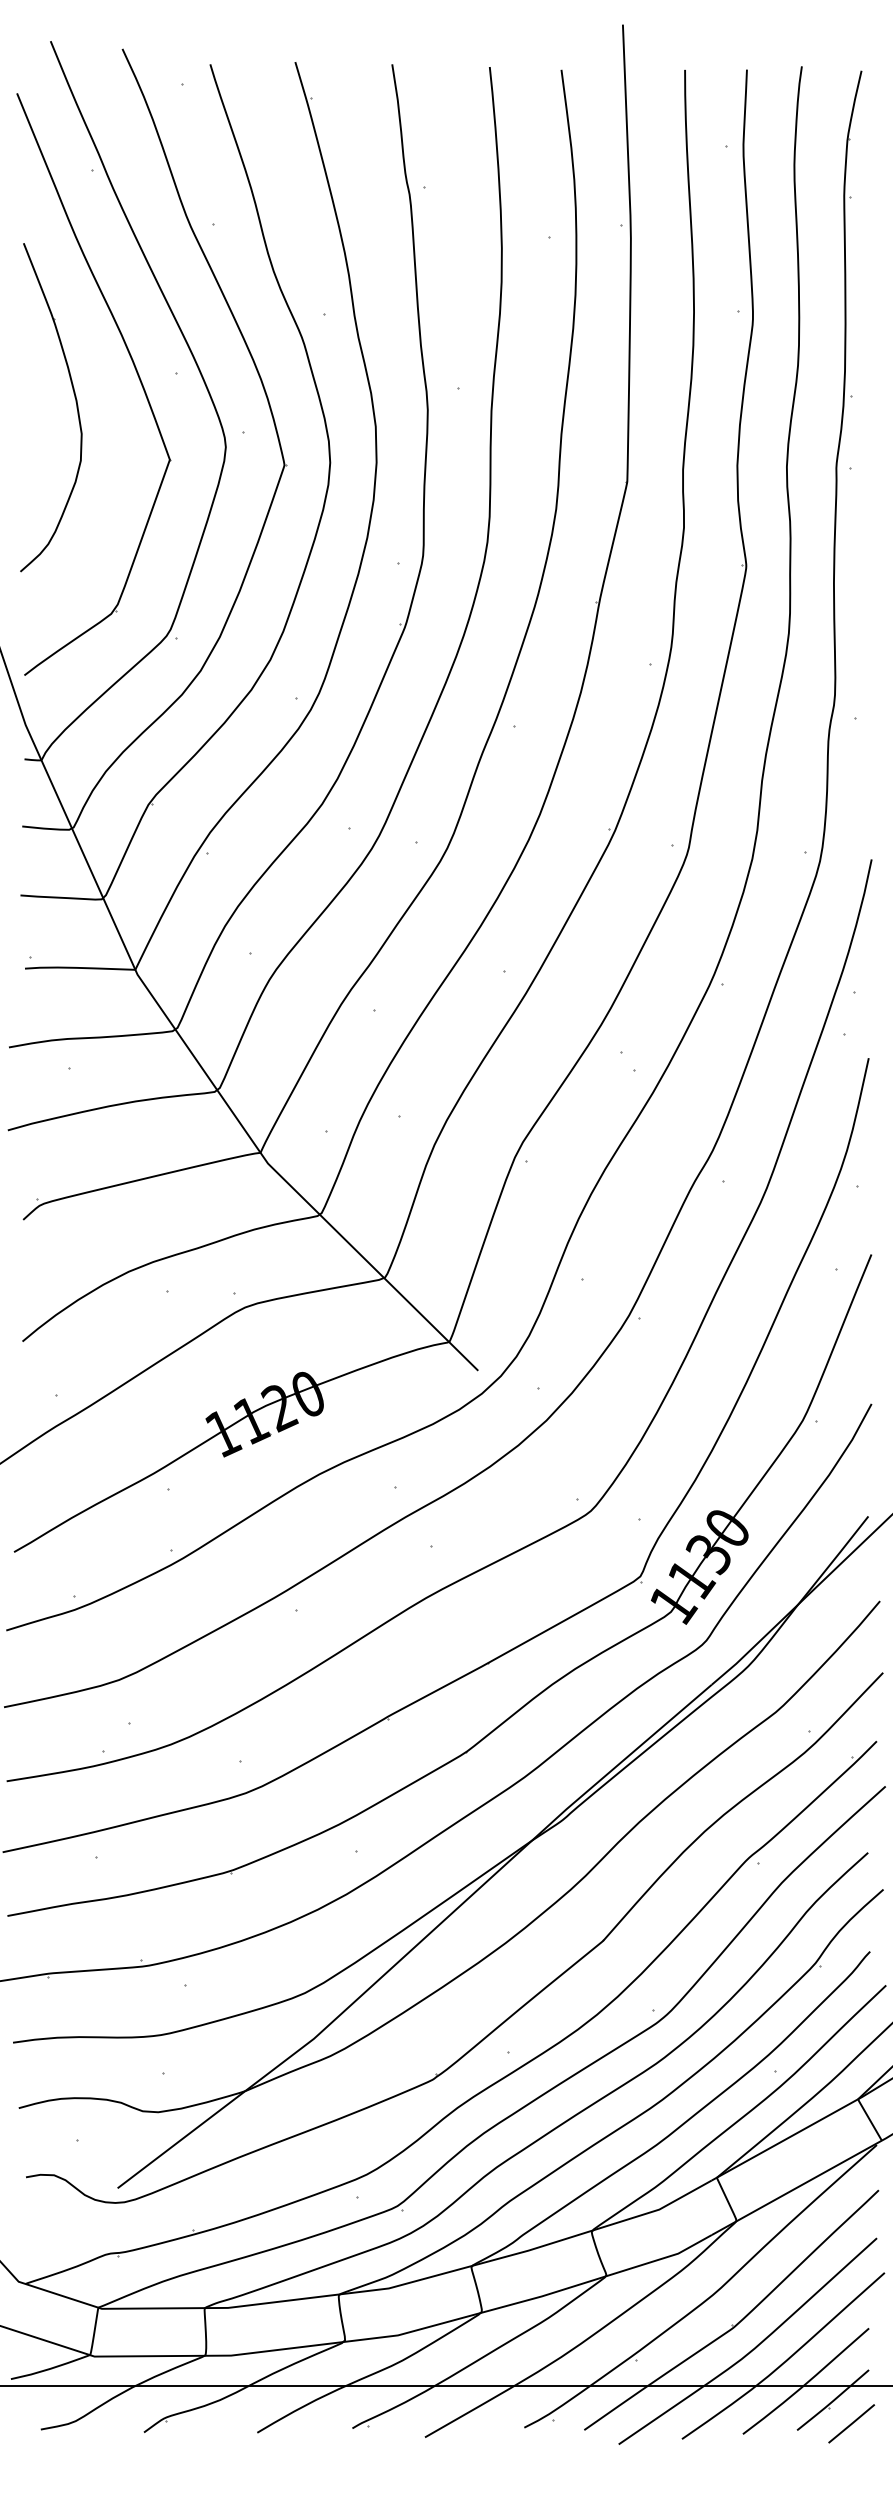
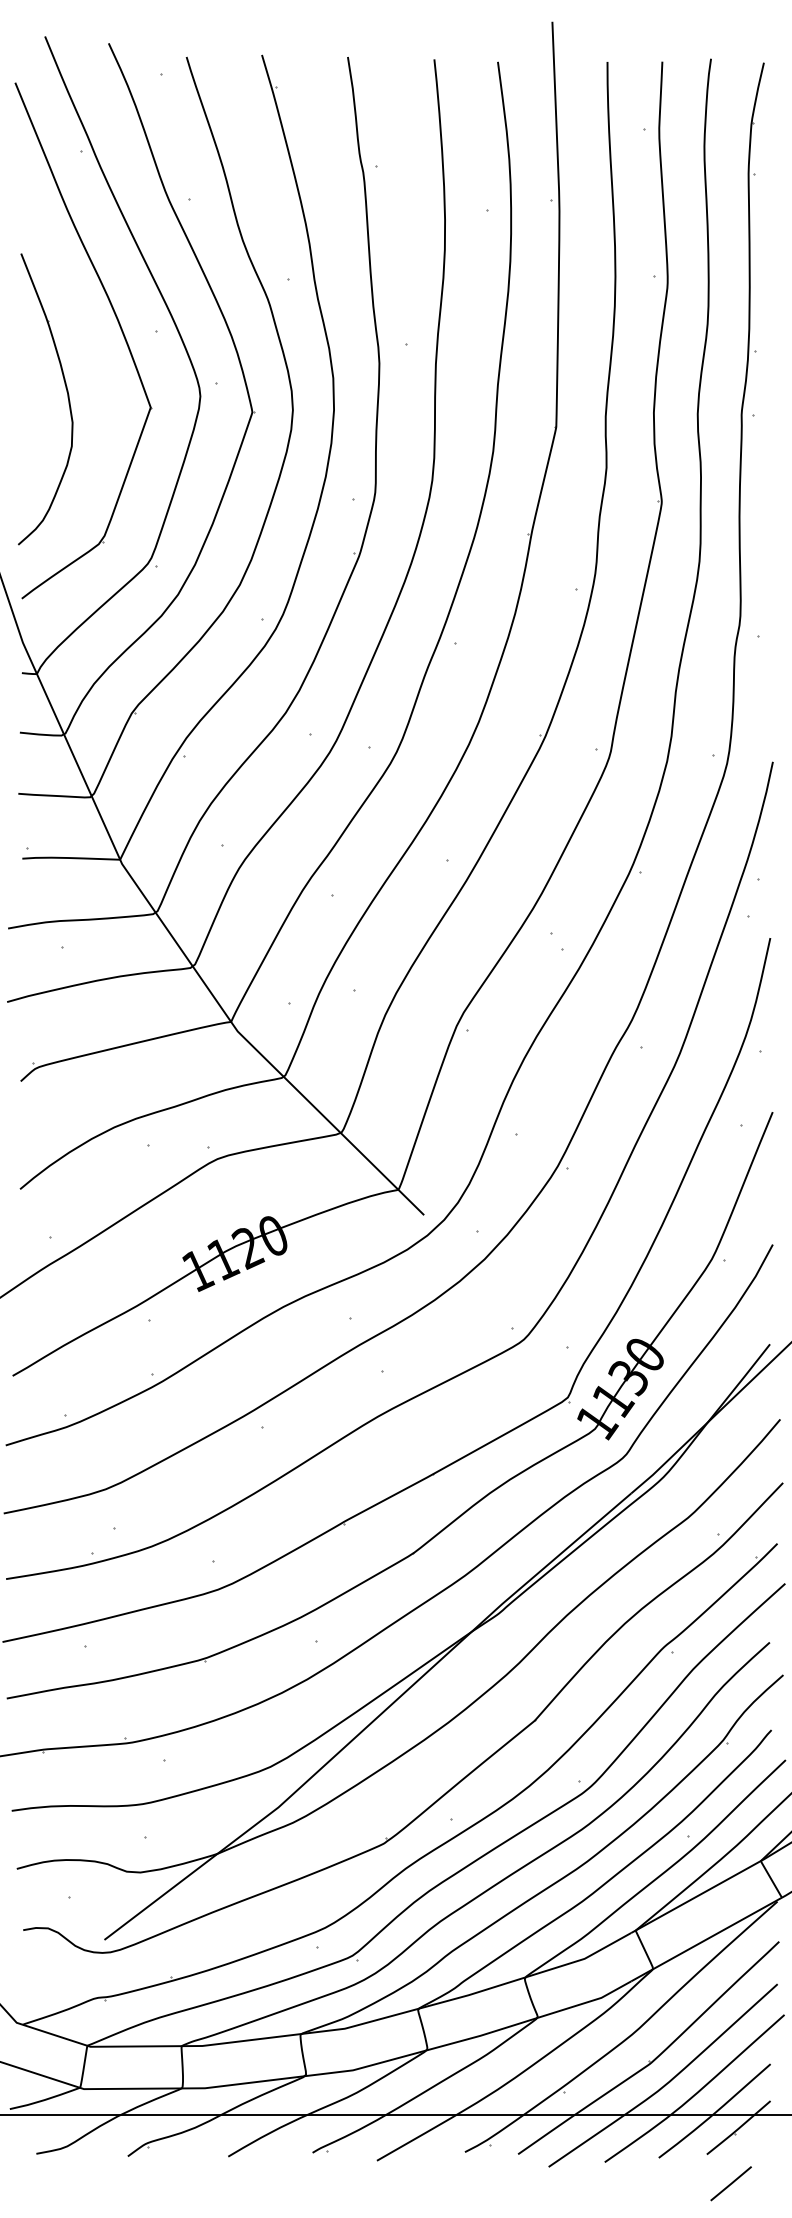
part: (75, 406) -> (67, 398), moved
line: (850, 2423) -> (730, 2183), moved

